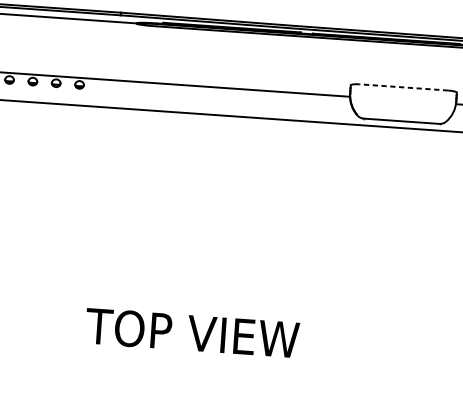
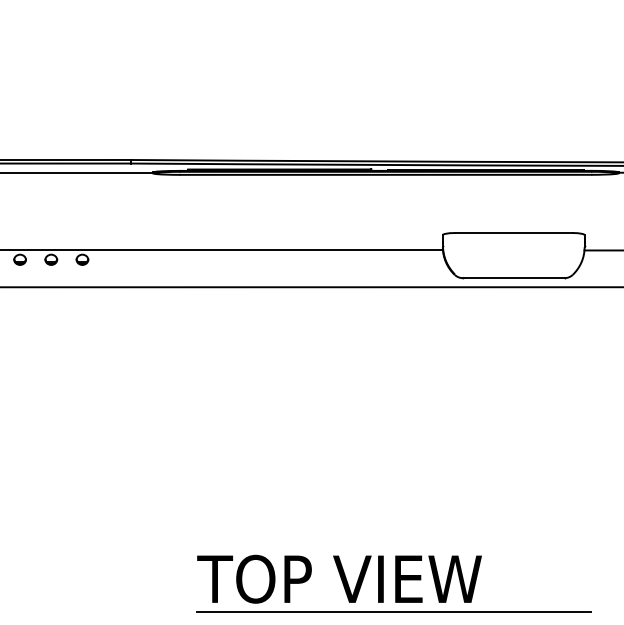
line: (403, 87) -> (513, 233), dashed -> solid
text: (192, 332) -> (339, 578), moved
line: (294, 365) -> (394, 612), added

